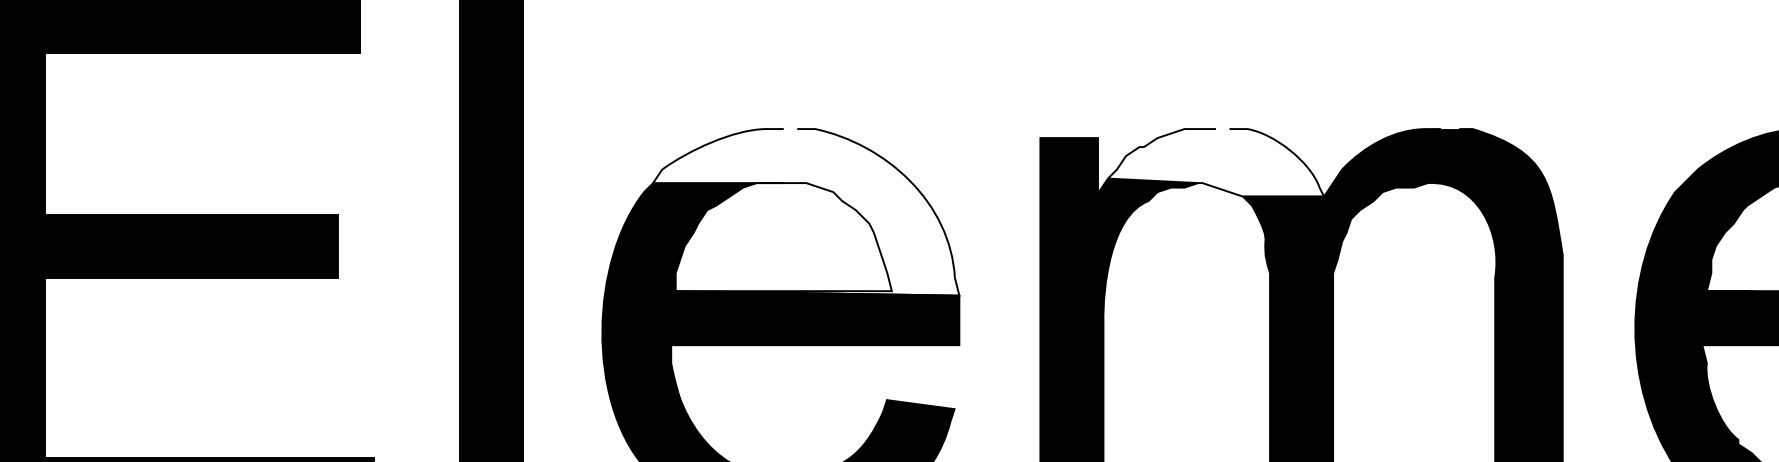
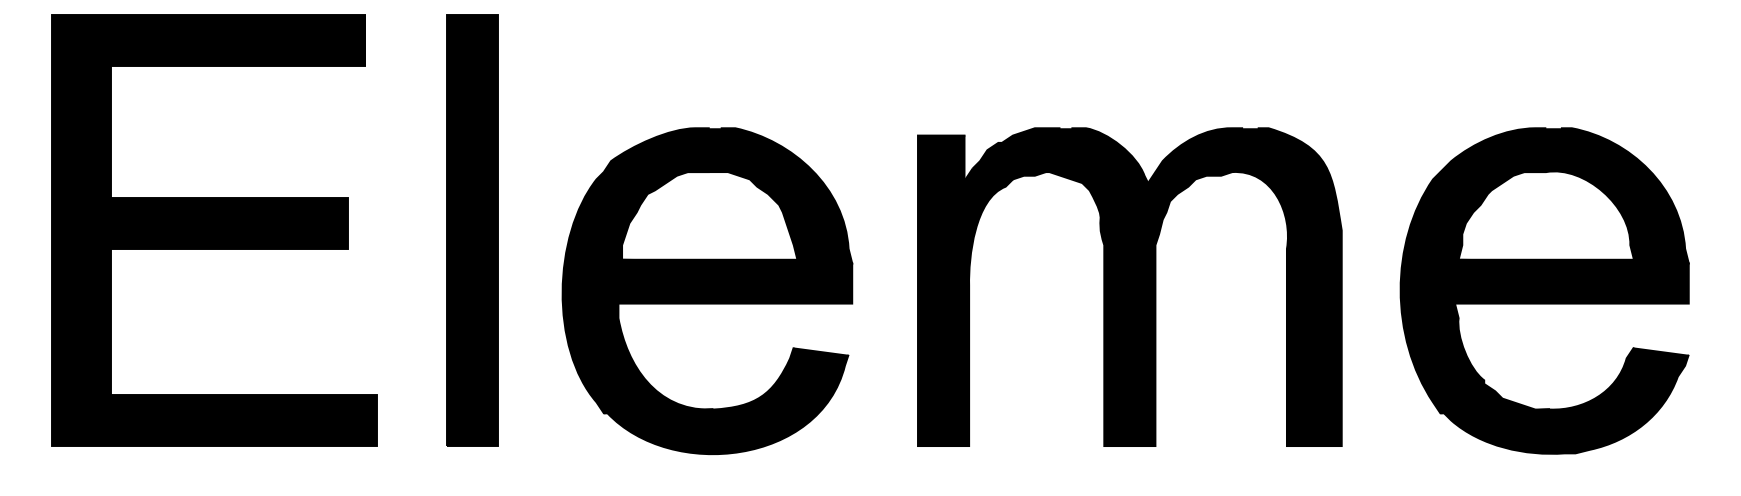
fill: (1216, 162) -> (1060, 155), added
fill: (805, 211) -> (727, 195), added

